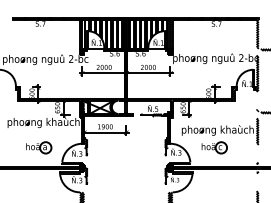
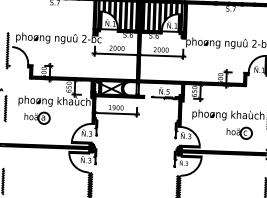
part: (39, 147) -> (37, 117), moved
part: (214, 147) -> (239, 132), moved

